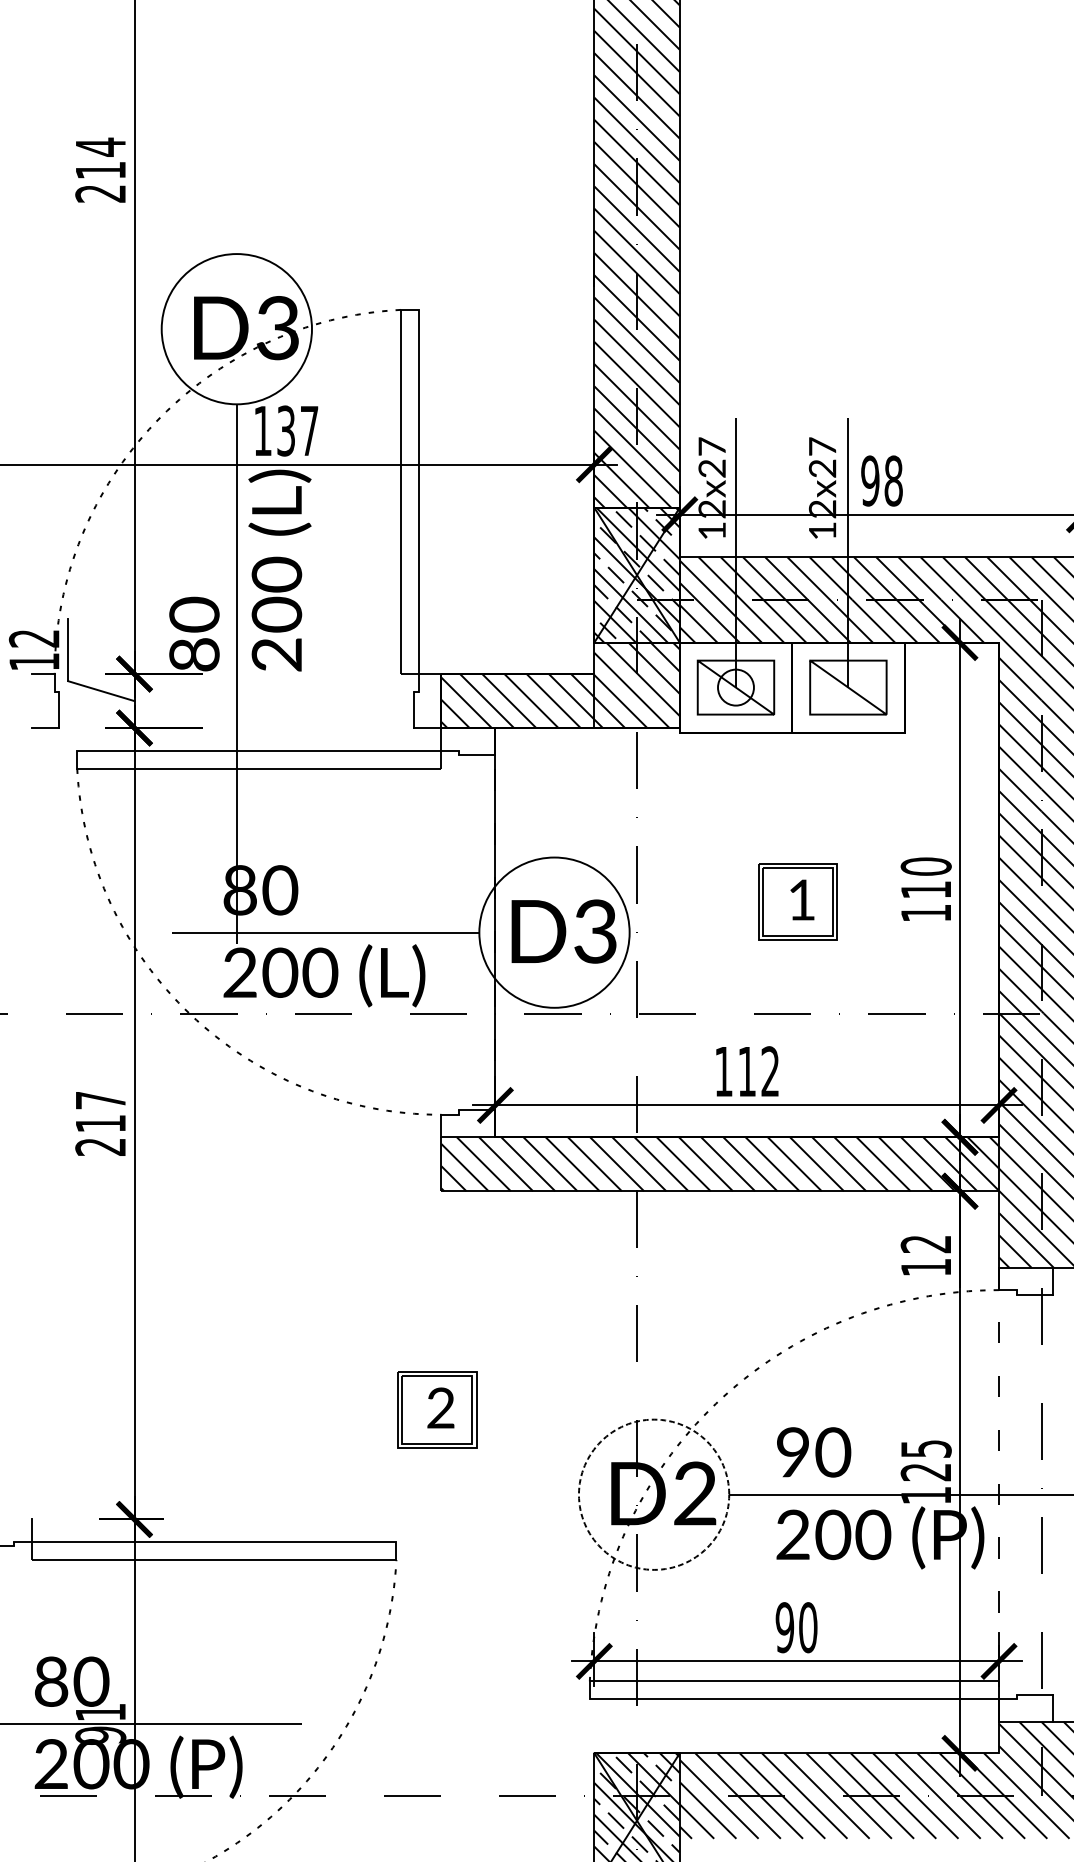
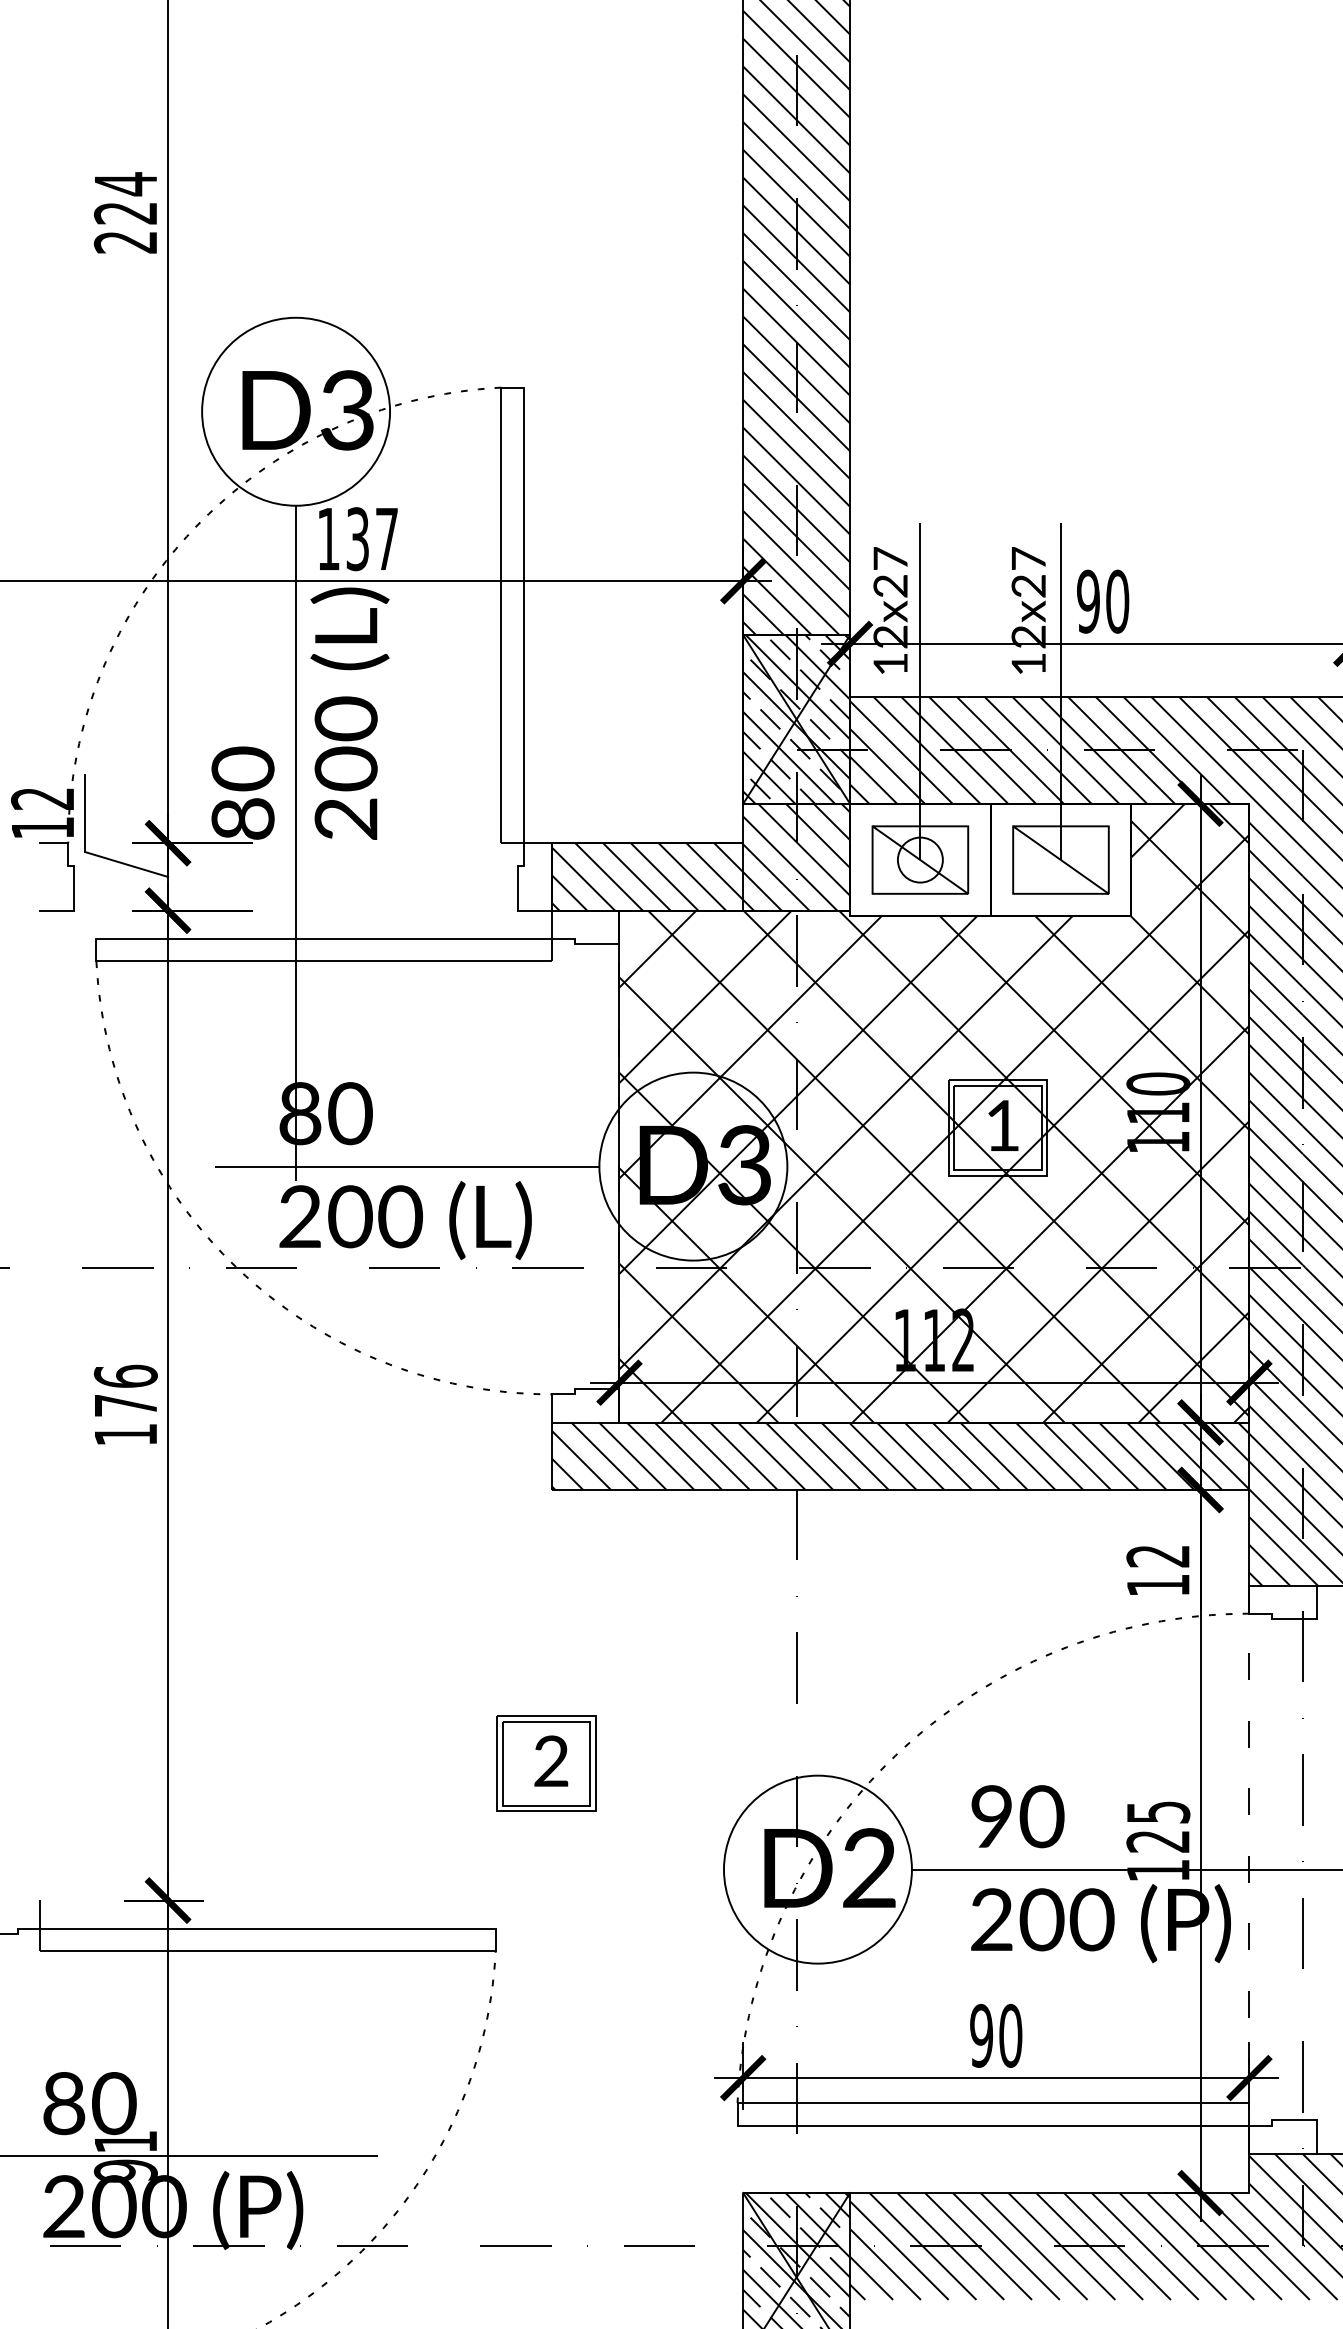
text: (99, 170) -> (124, 213), 214 -> 224
text: (893, 480) -> (1117, 601), 98 -> 90
hatch: (747, 889) -> (934, 1112), added
text: (100, 1122) -> (125, 1404), 217 -> 176
circle: (653, 1494) -> (817, 1869), dashed -> solid

